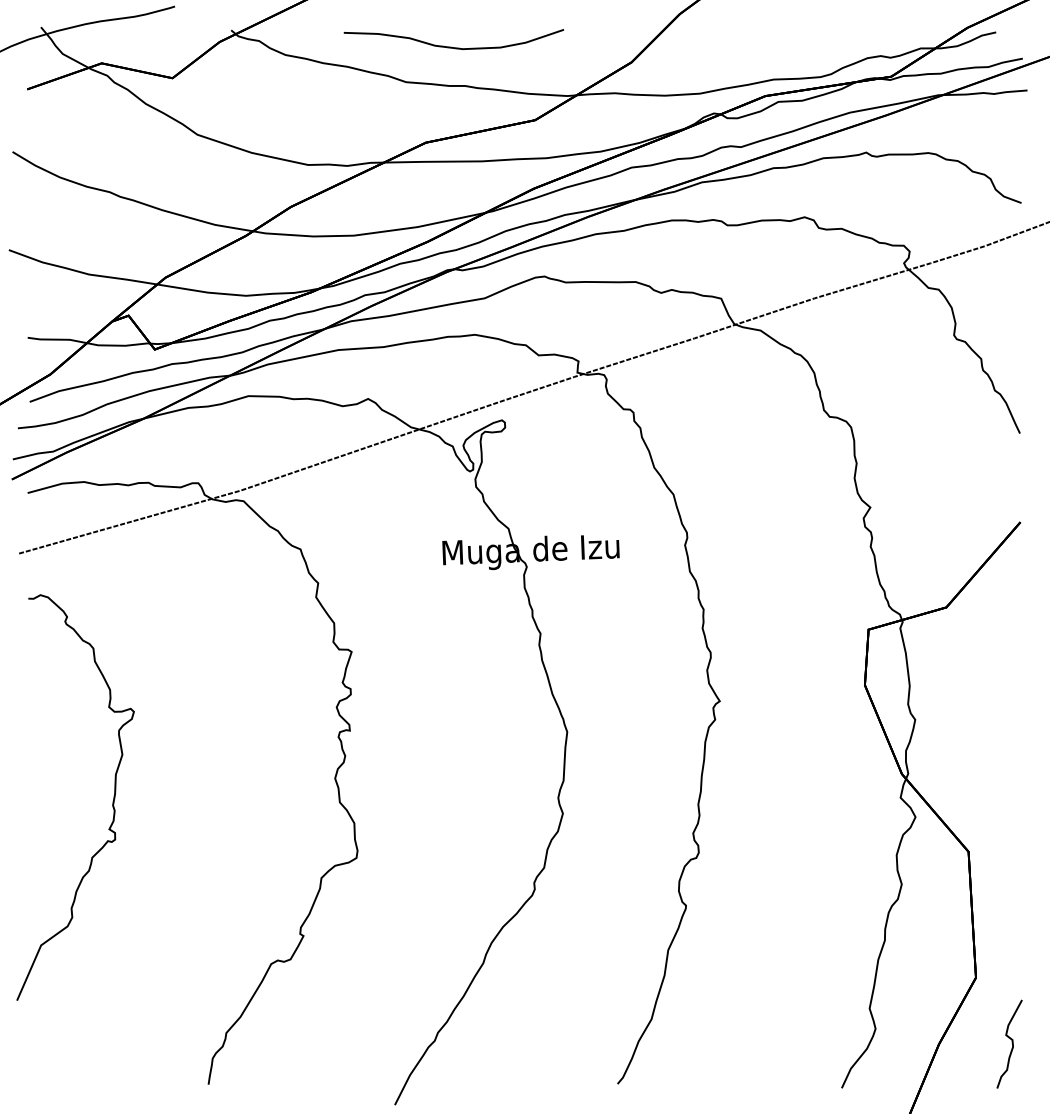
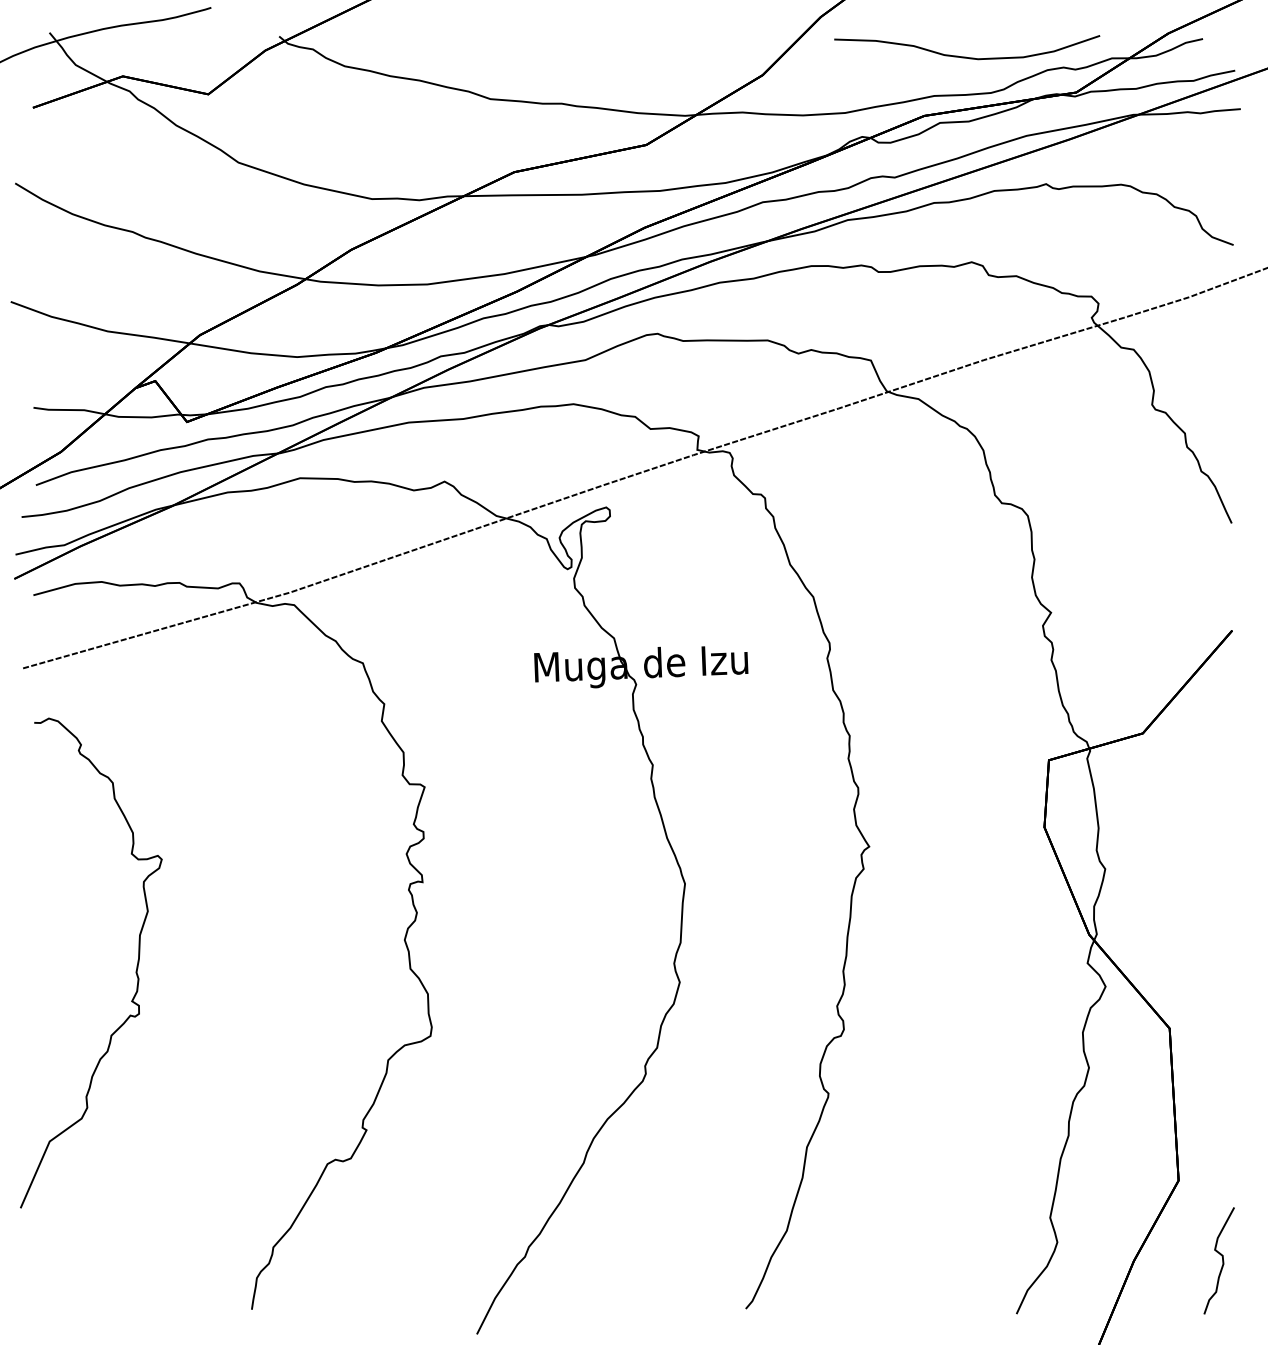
curve: (451, 46) -> (964, 56), moved

